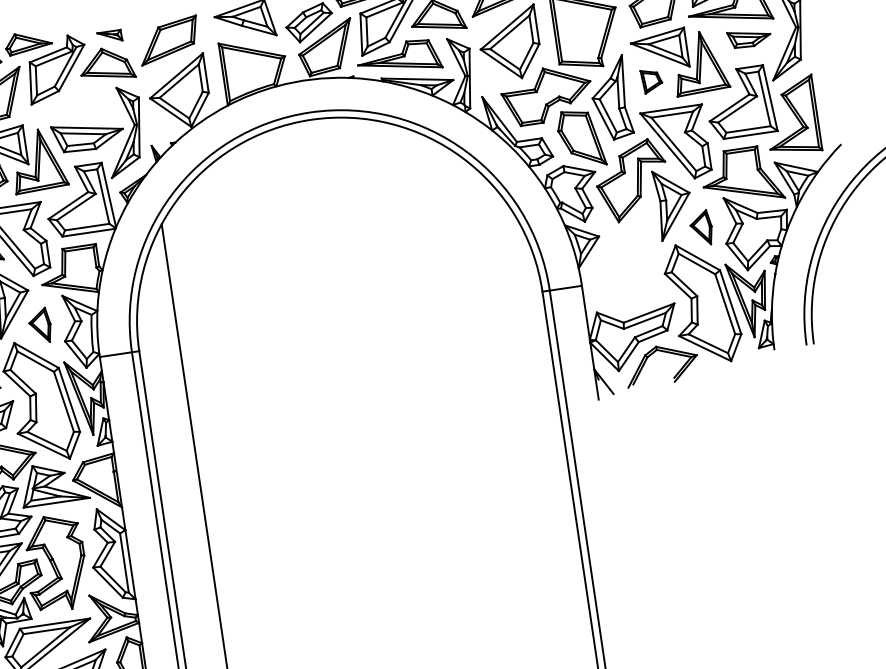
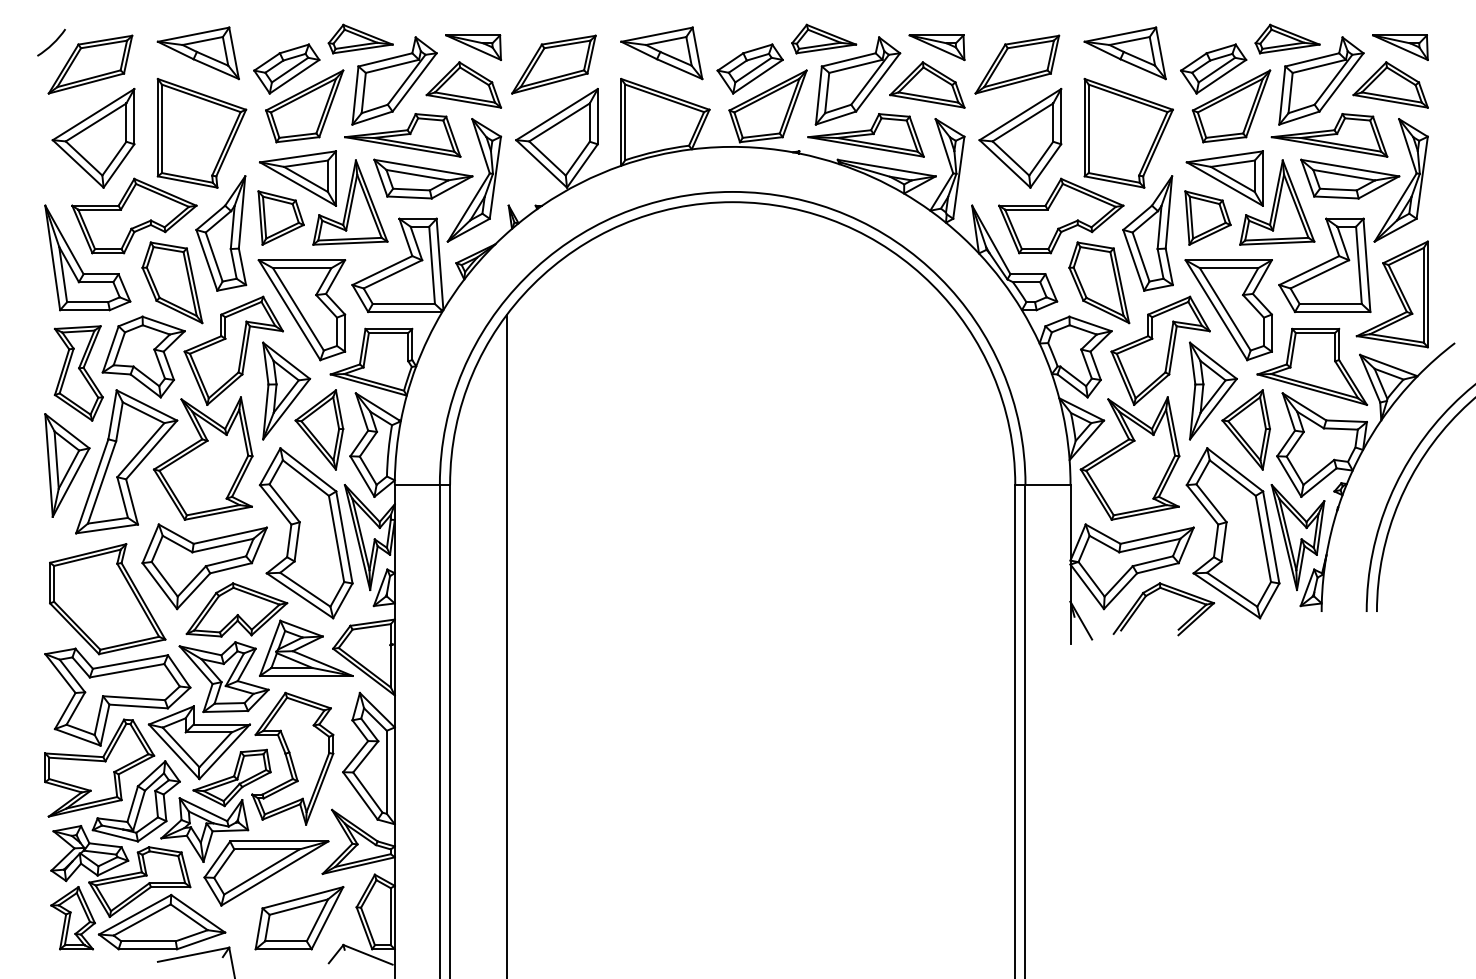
part: (109, 36) -> (473, 47), size x1.67
part: (749, 37) -> (1350, 178), size x1.67
part: (651, 80) -> (1207, 217), size x1.67
part: (68, 107) -> (402, 135), added
part: (700, 228) -> (1245, 429), size x1.67
part: (621, 260) -> (1129, 458), added
part: (40, 325) -> (319, 429), size x1.67

